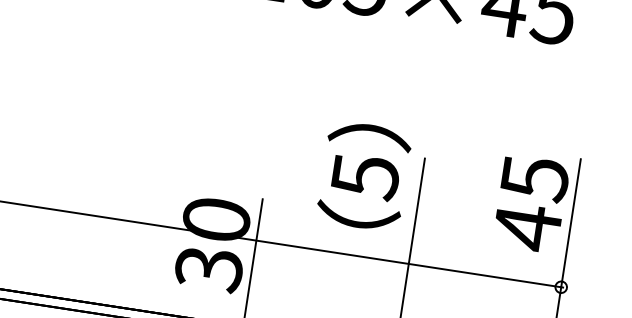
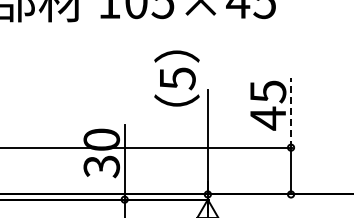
text: (363, 176) -> (176, 78), moved
line: (571, 222) -> (291, 112), solid -> dashed

